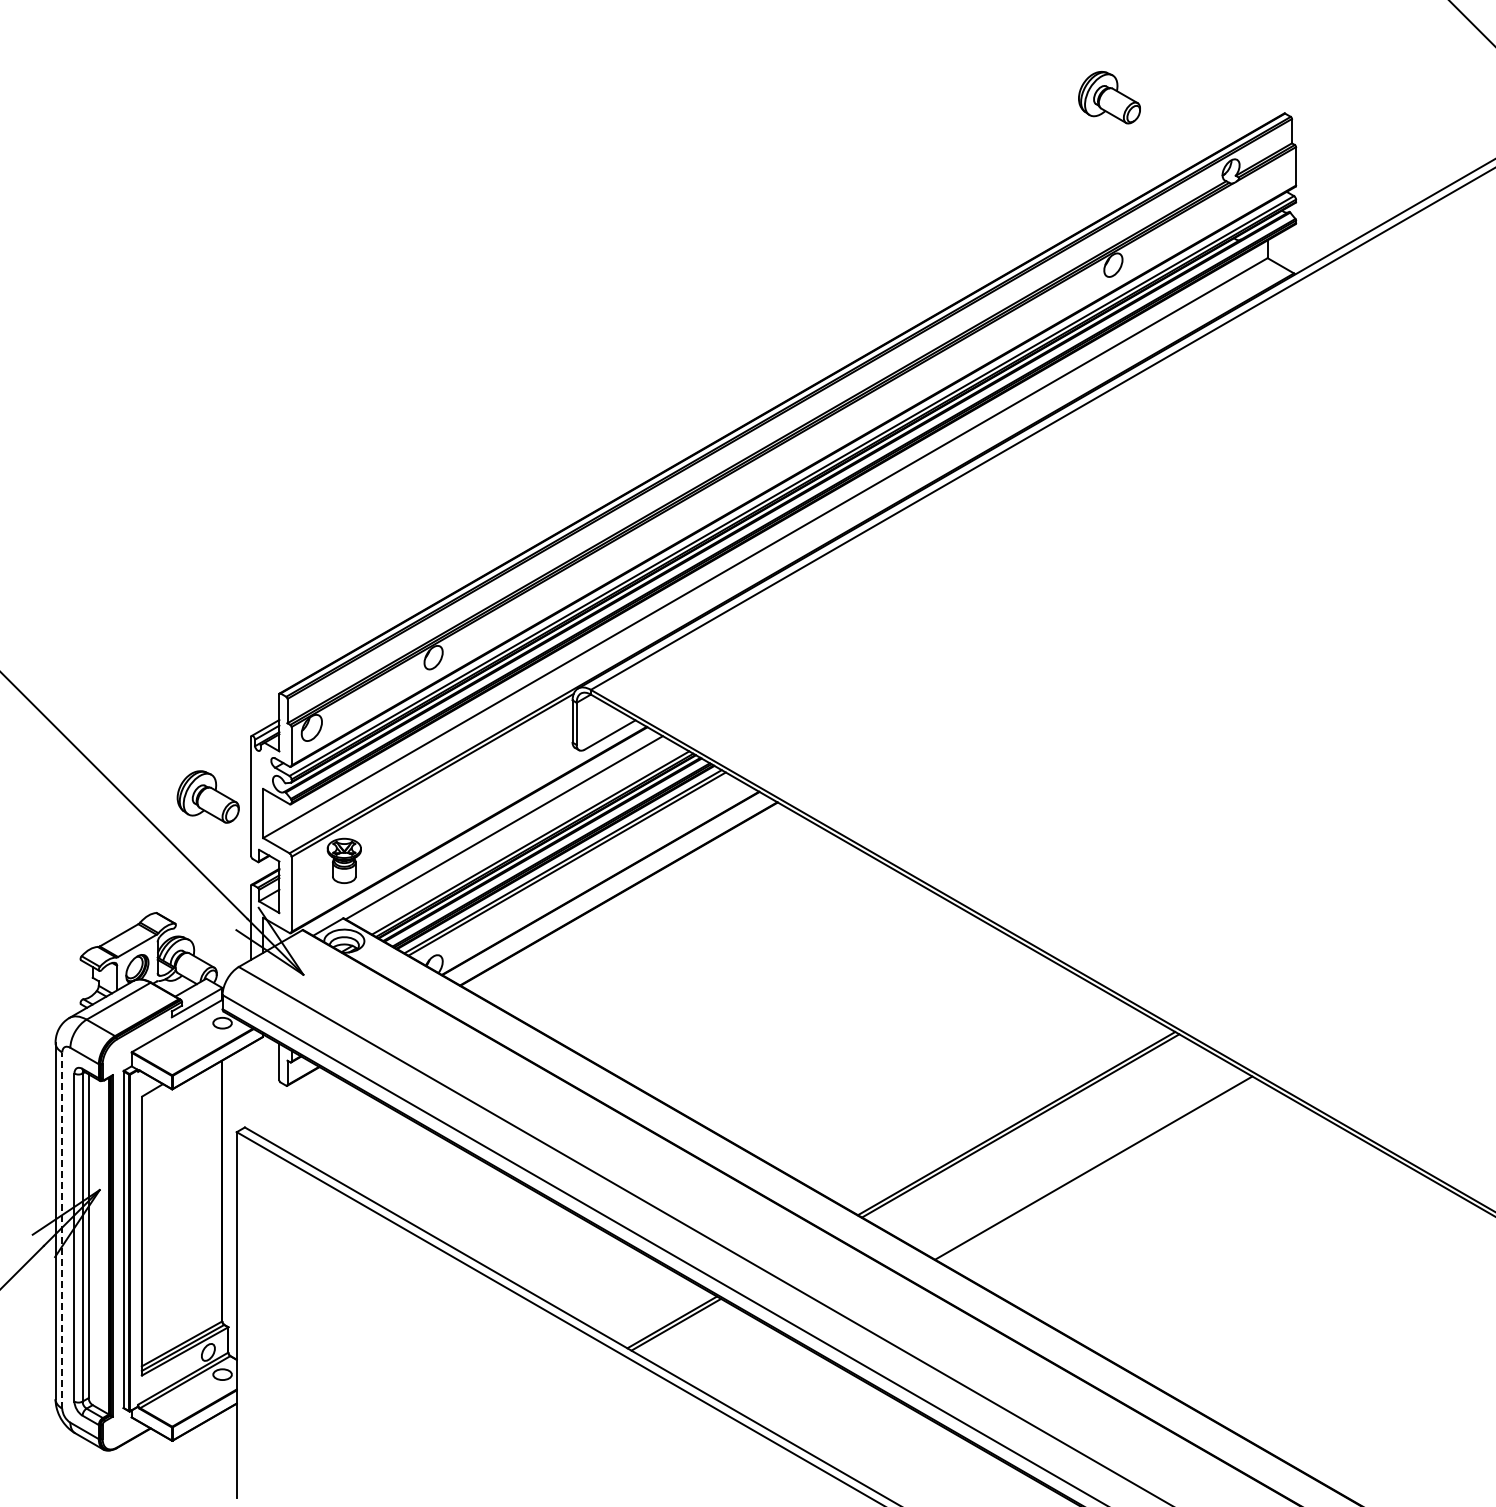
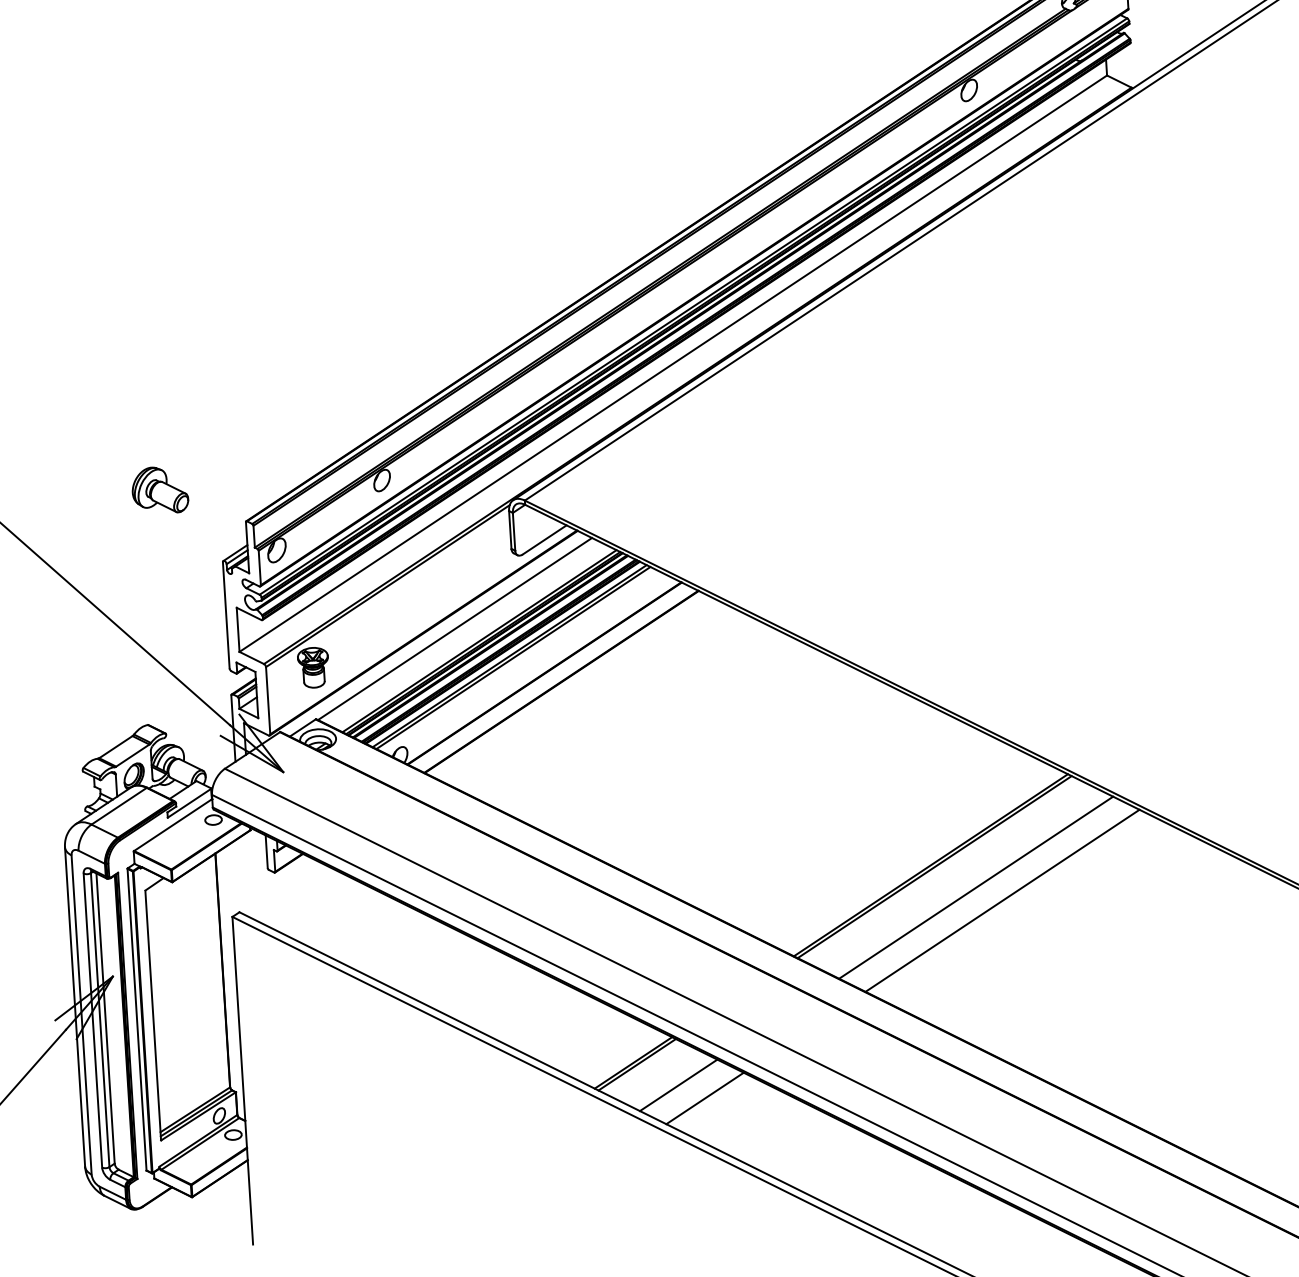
part: (207, 796) -> (159, 489), moved
line: (1065, 1151) -> (976, 887), added
line: (62, 1230) -> (81, 1014), dashed -> solid
line: (720, 1350) -> (678, 1085), added
line: (749, 1366) -> (705, 1098), added

